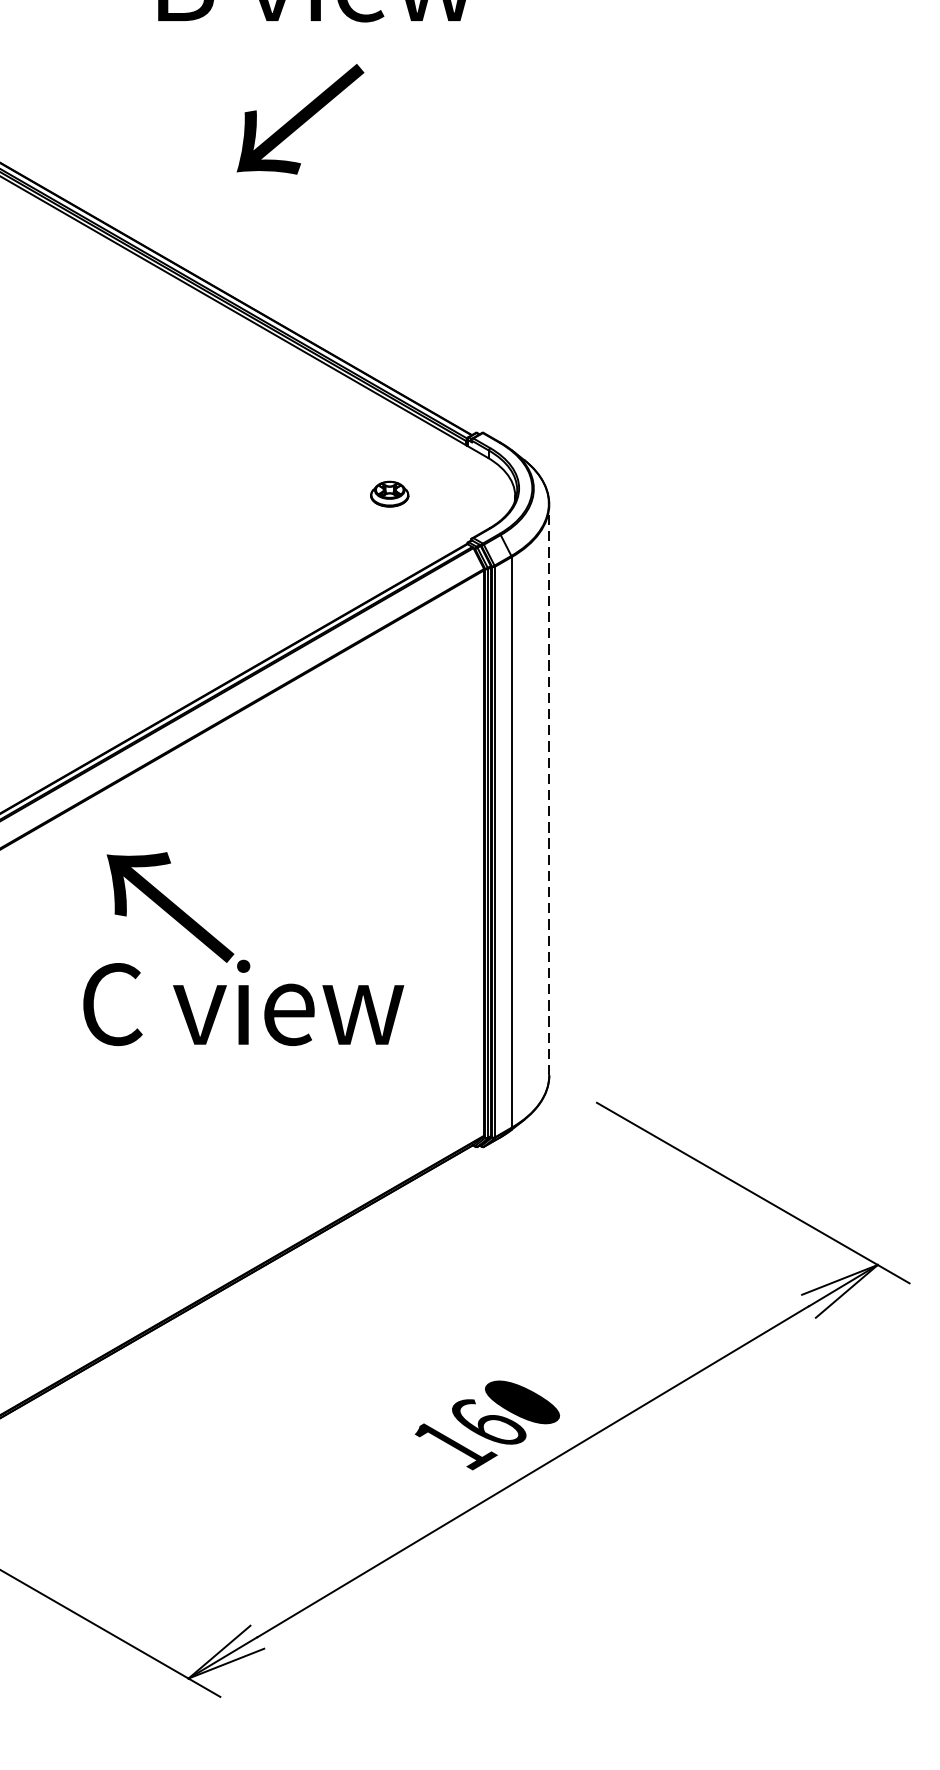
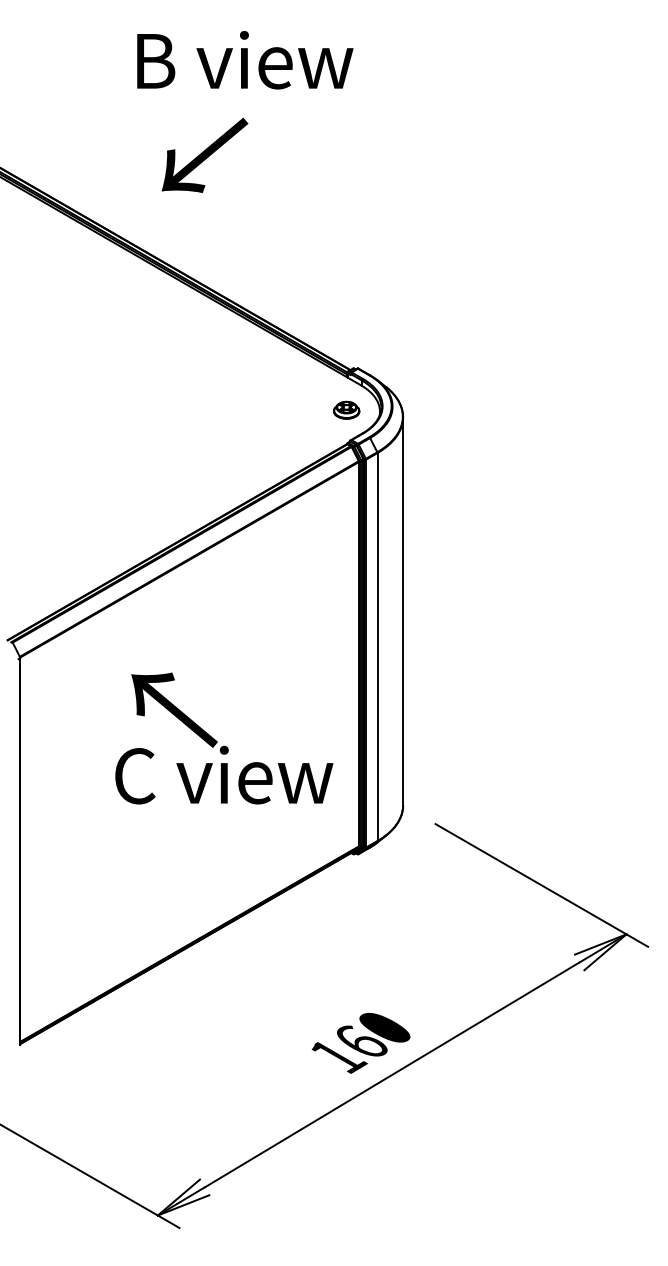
text: (299, 118) -> (204, 154), moved
part: (389, 493) -> (346, 409), moved
line: (549, 790) -> (403, 611), dashed -> solid
text: (243, 949) -> (224, 738), moved

